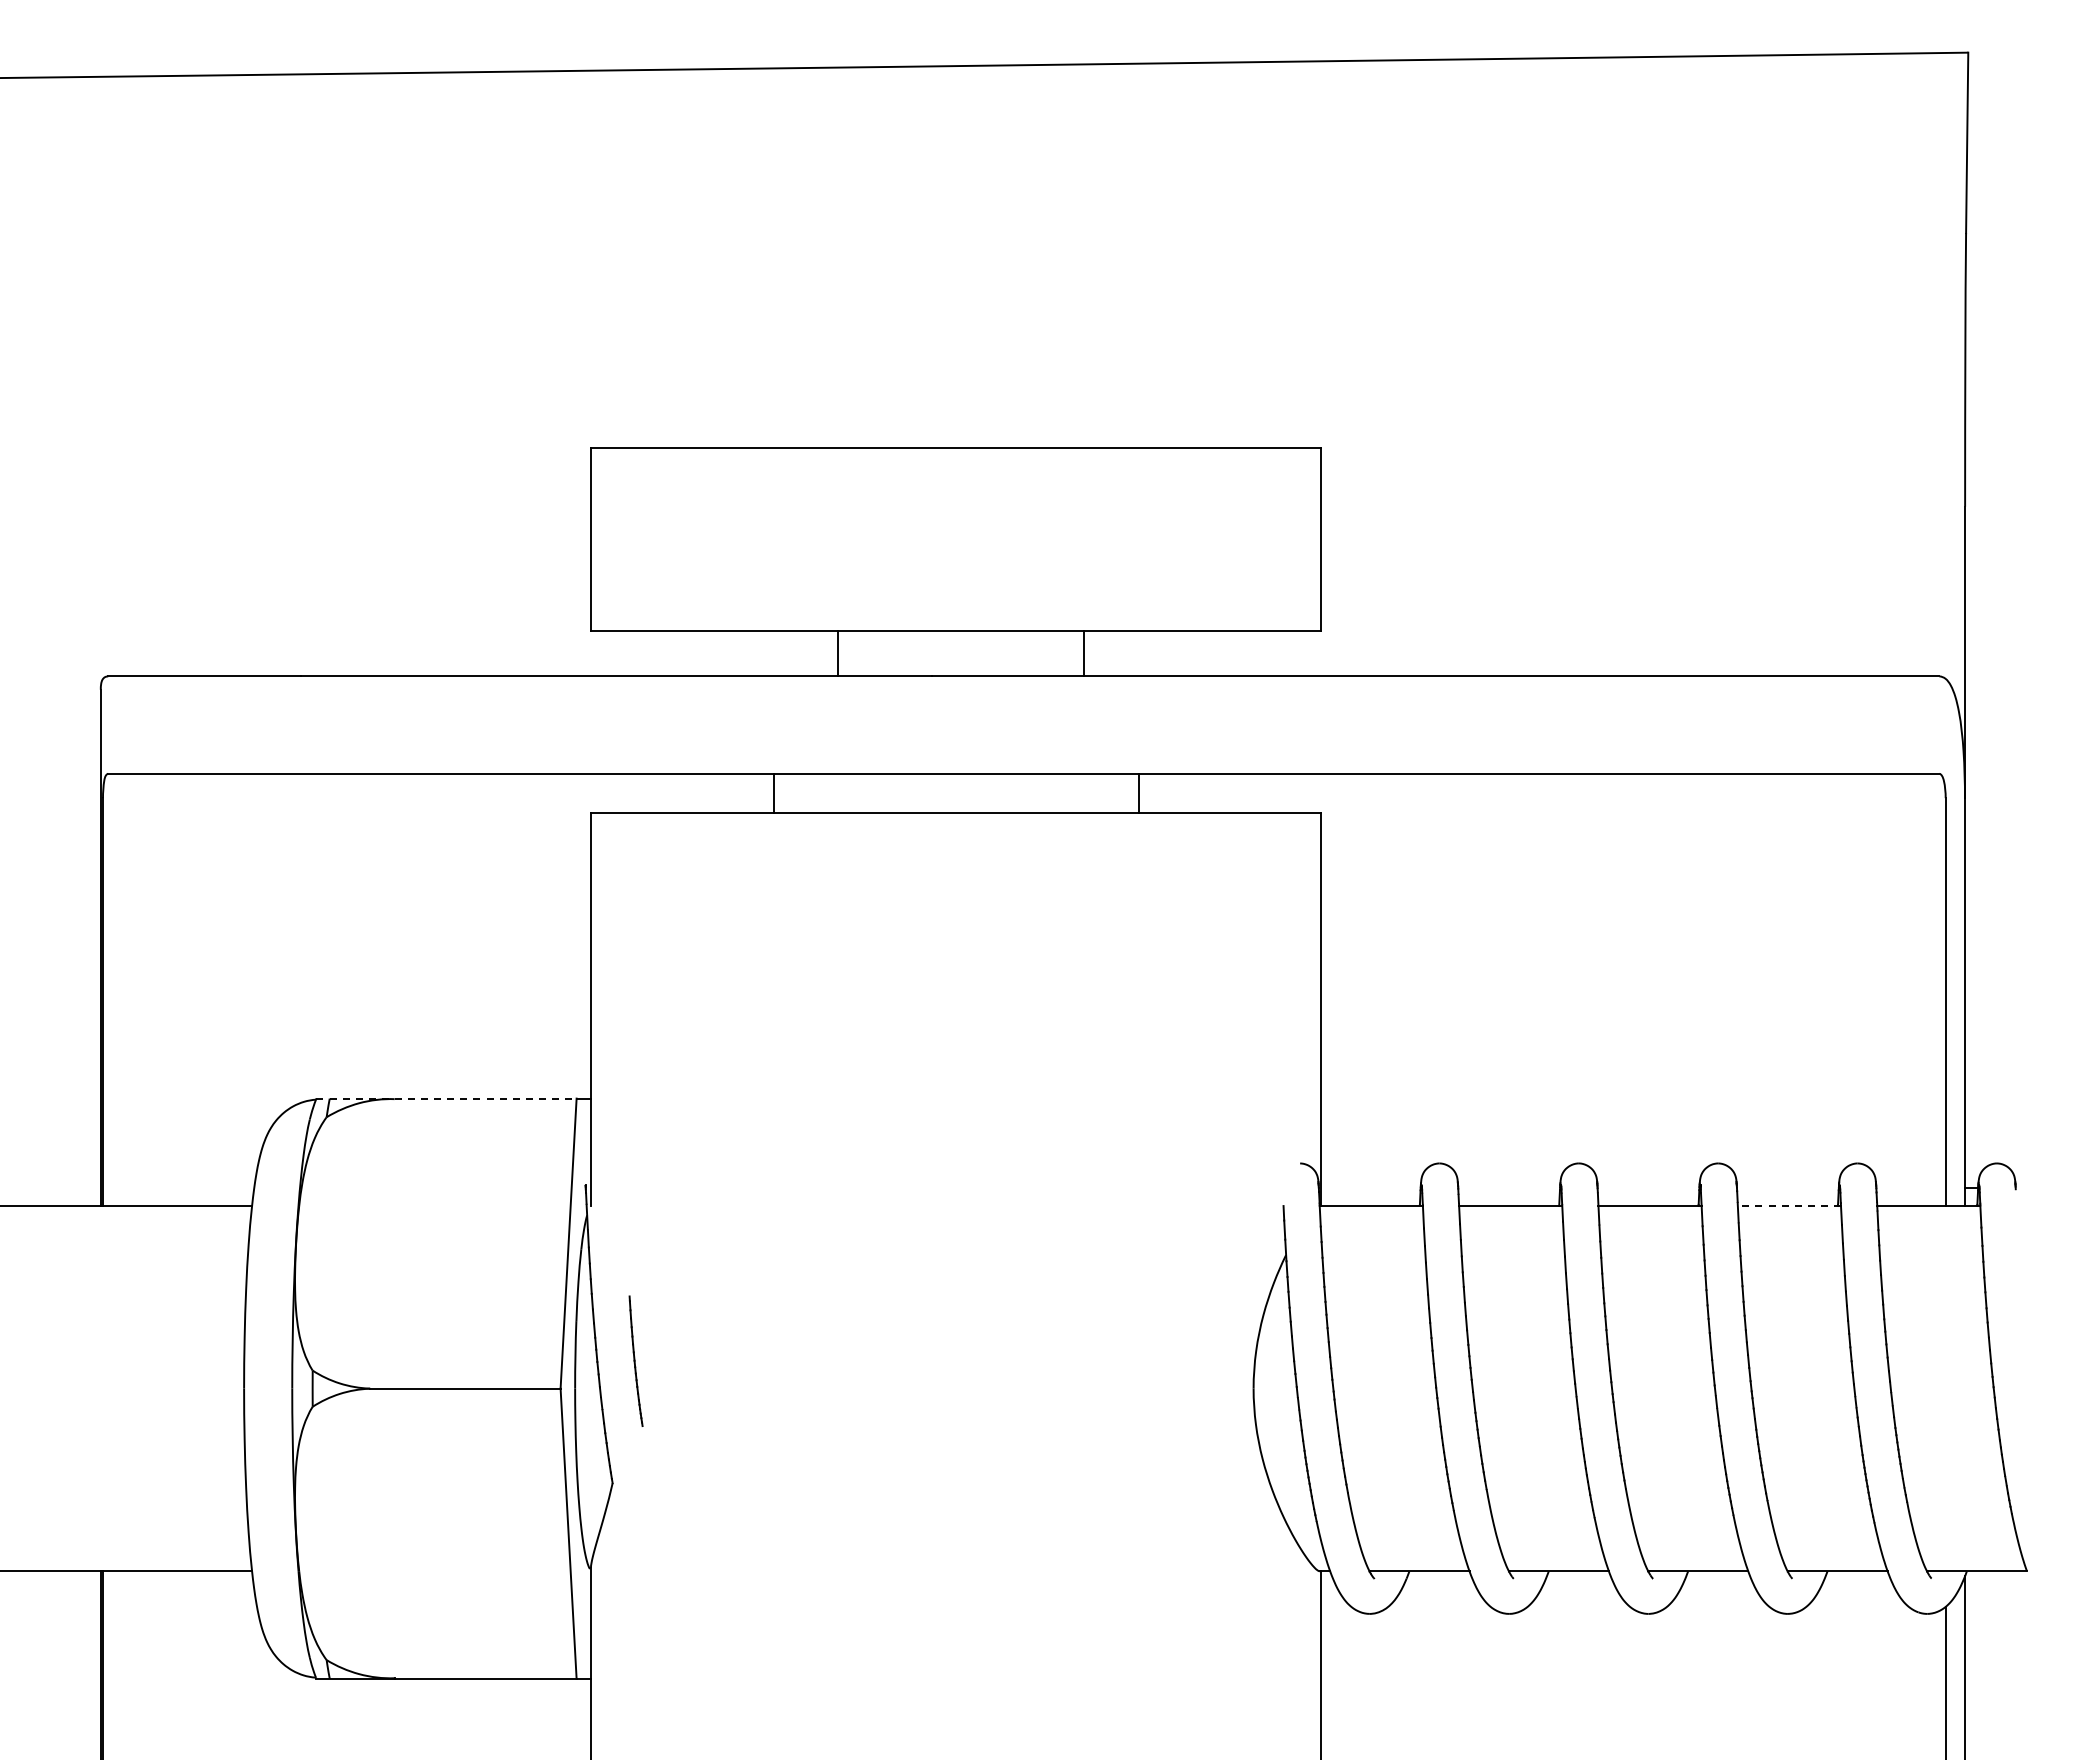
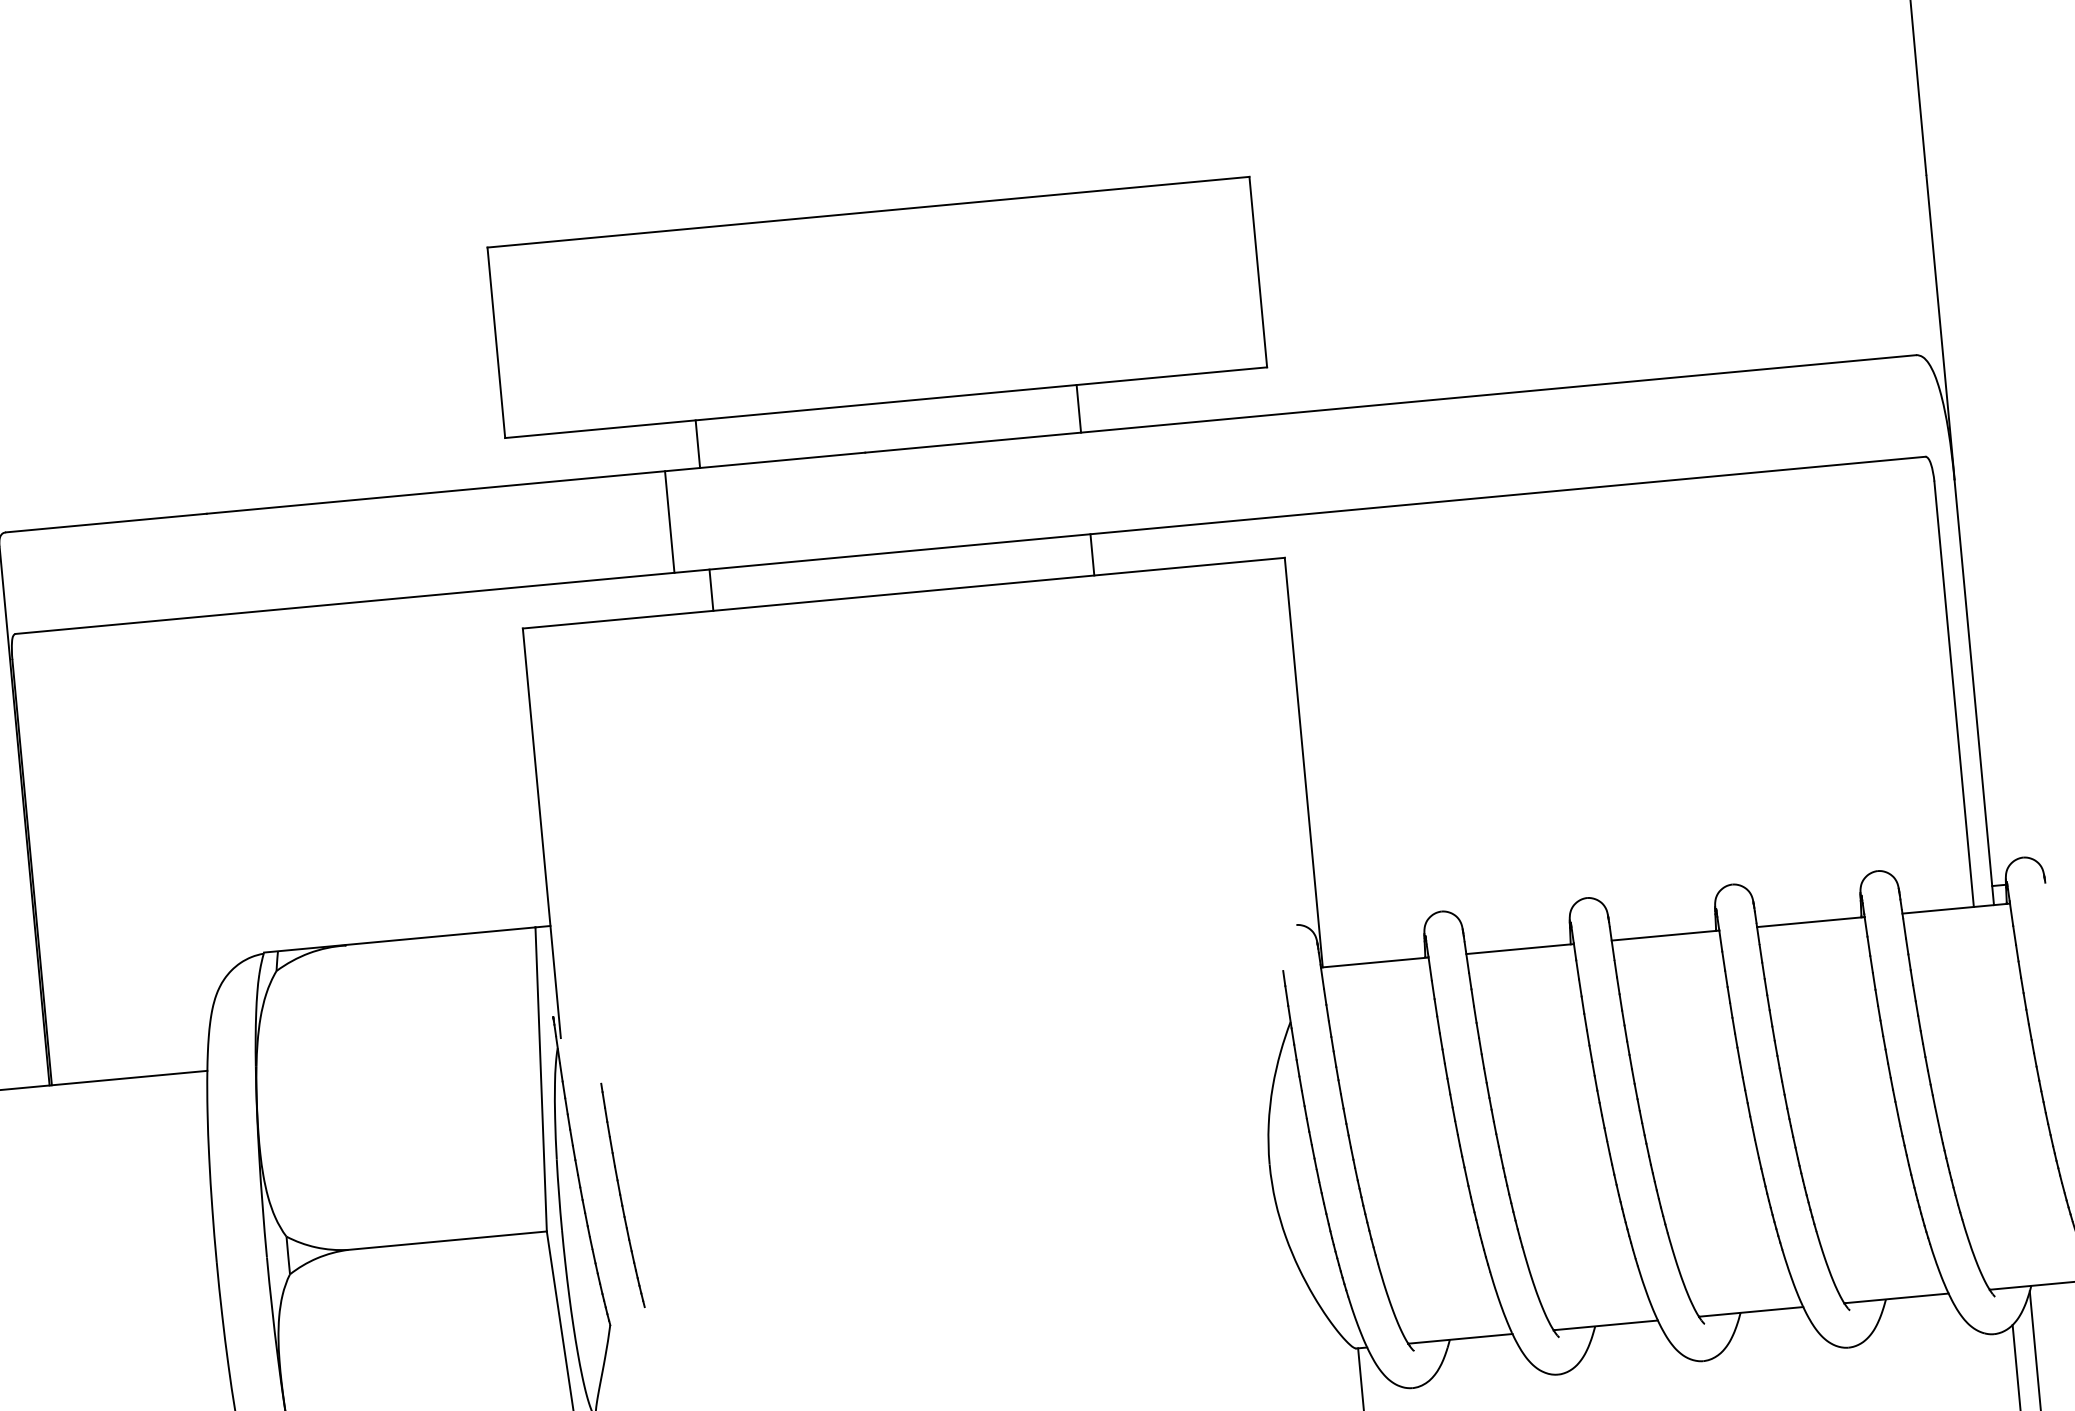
line: (837, 653) -> (697, 444), moved
line: (1083, 653) -> (1078, 408), moved
line: (740, 724) -> (670, 521), added
line: (447, 1098) -> (400, 939), dashed -> solid
line: (1789, 1206) -> (1810, 922), dashed -> solid
part: (635, 1361) -> (622, 1195), size x1.67

